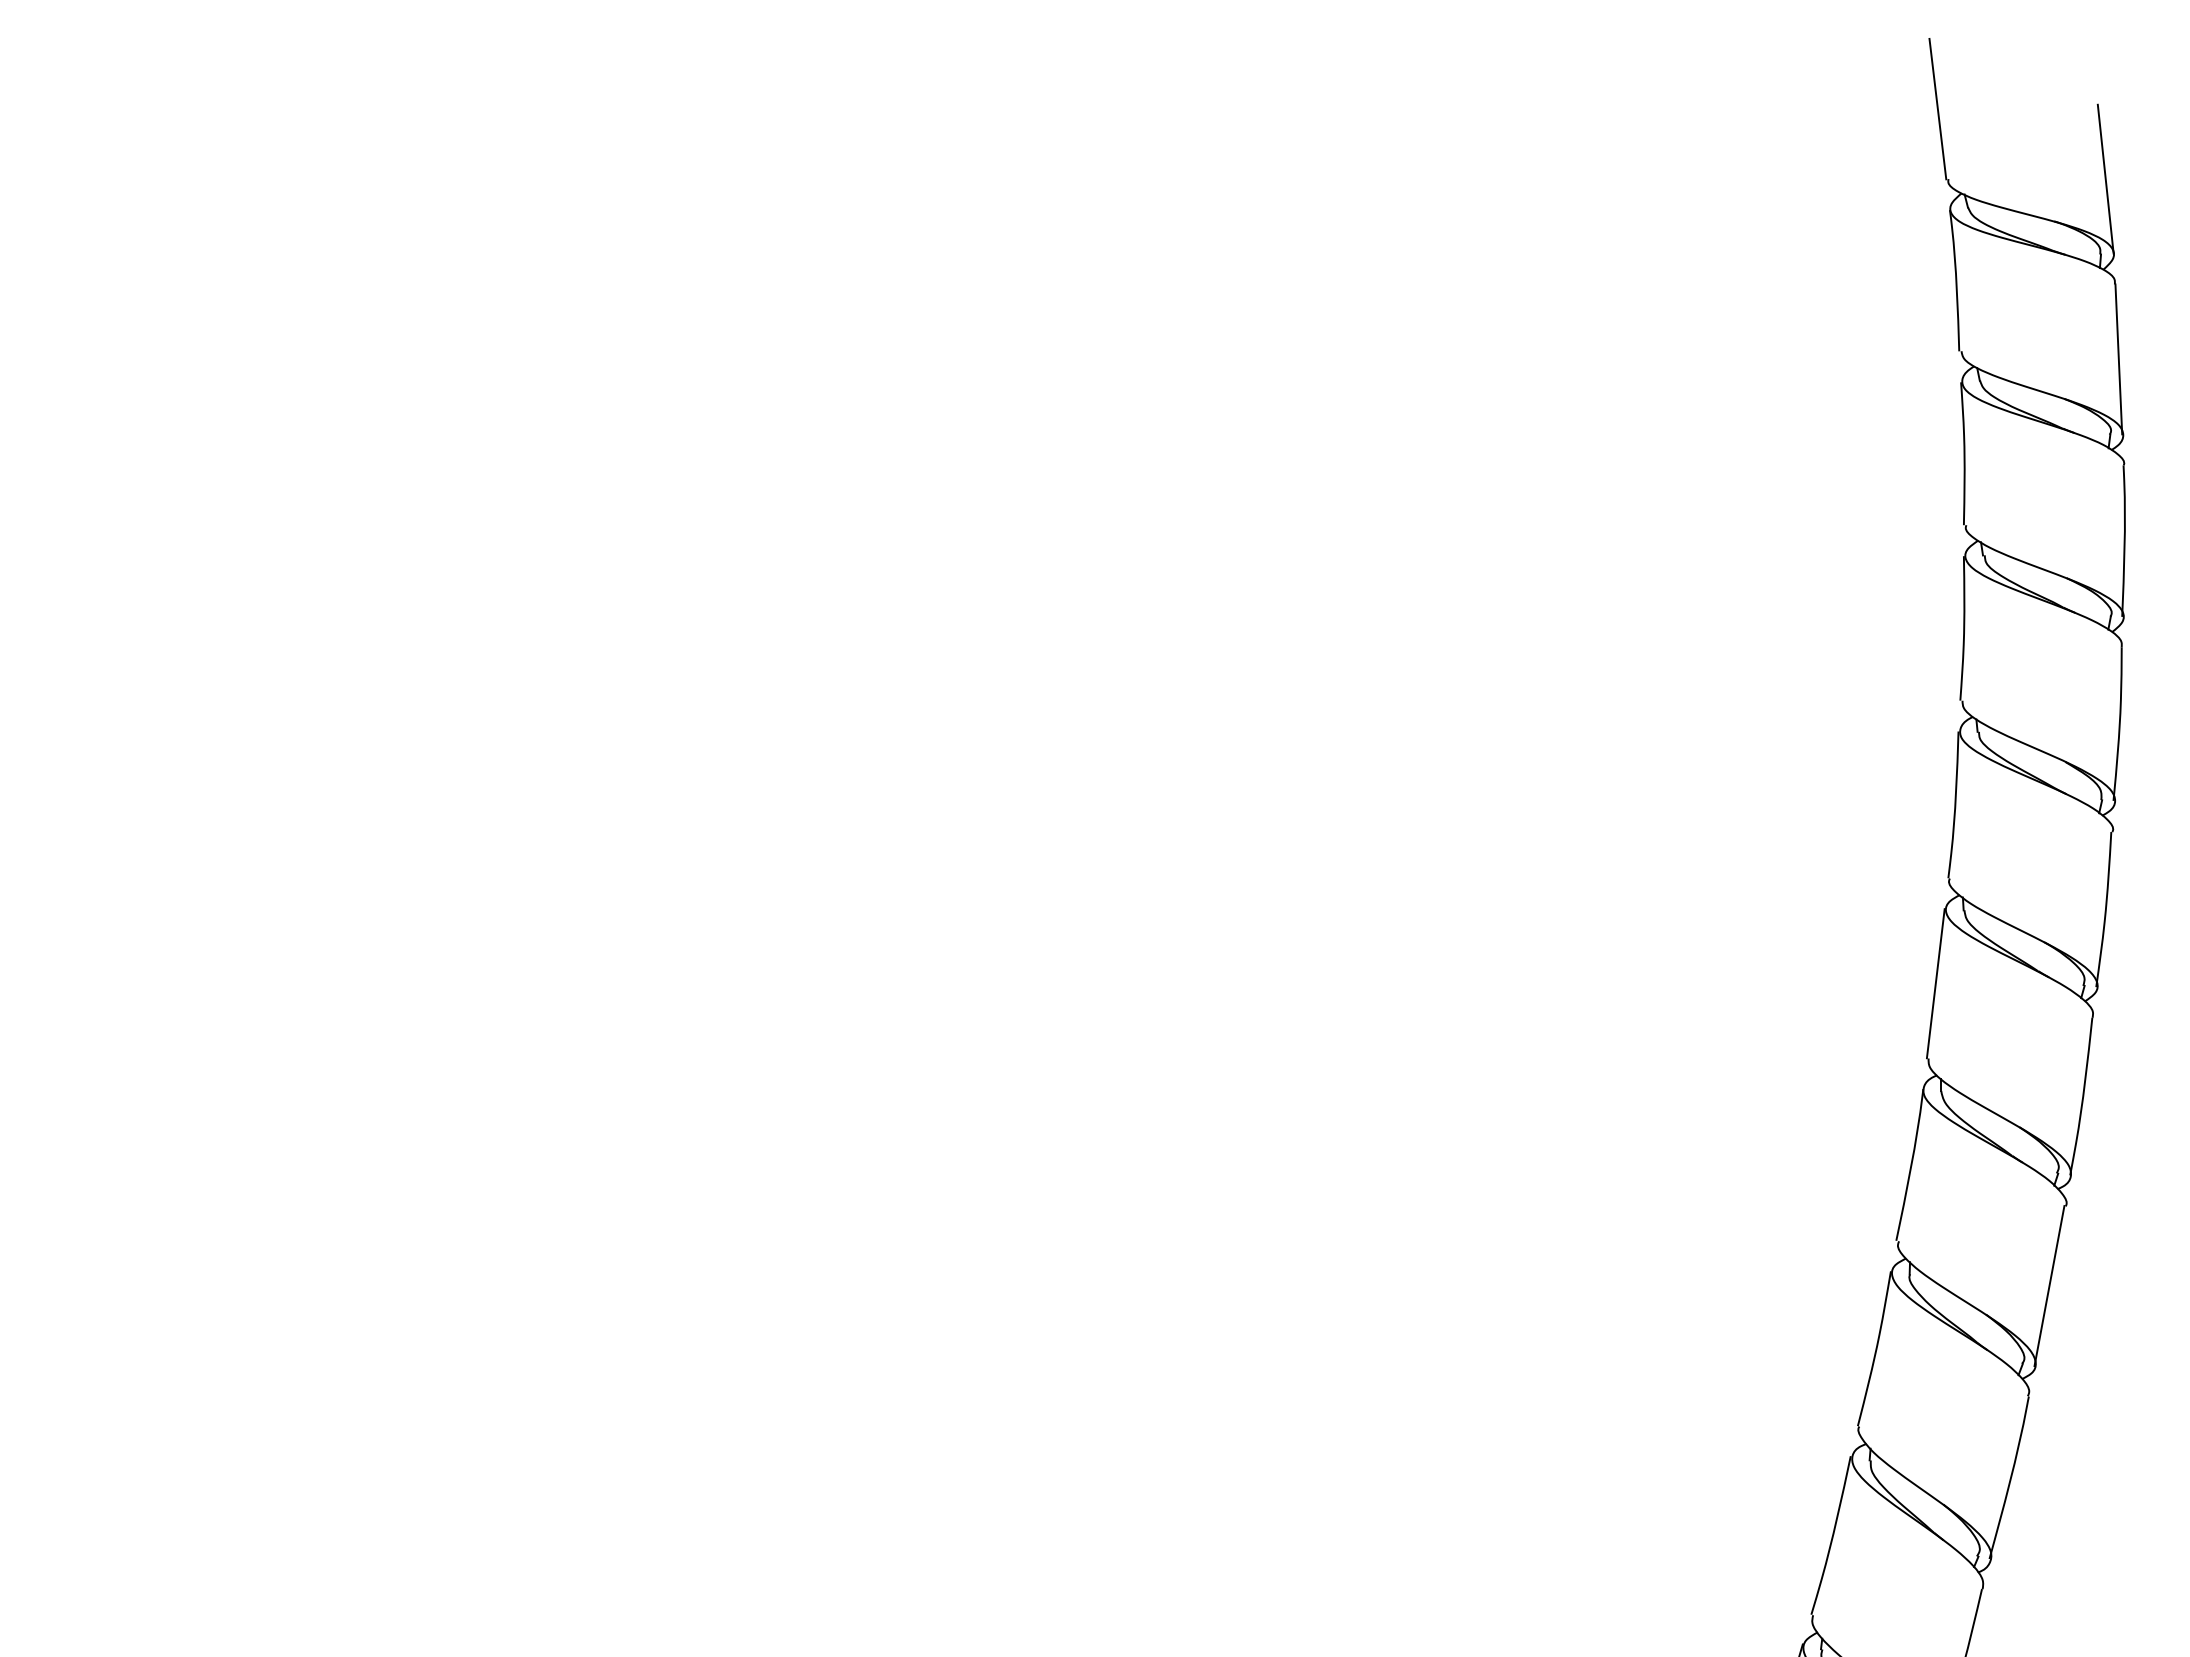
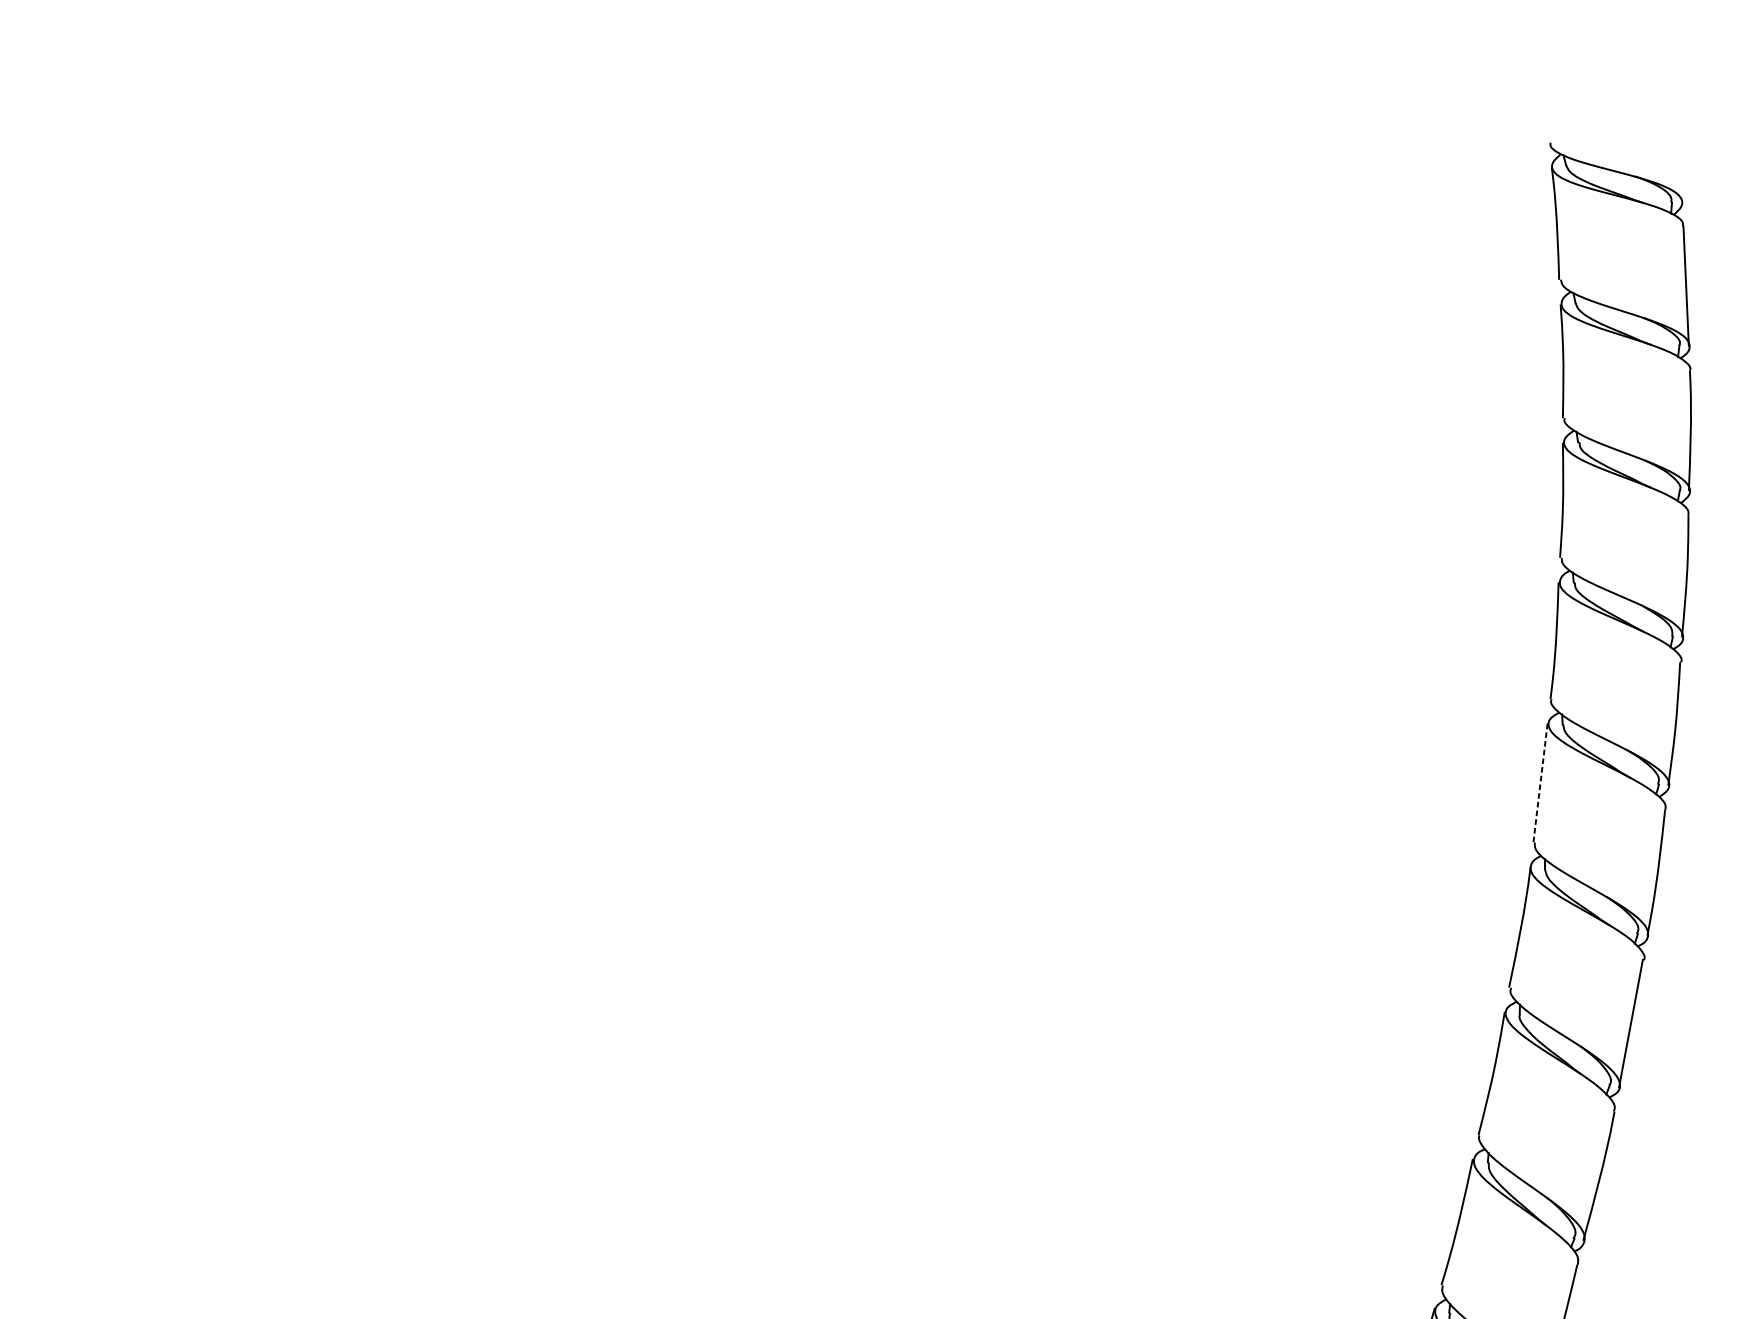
line: (1937, 108) -> (1541, 86), removed
line: (2105, 178) -> (1675, 142), removed
line: (1935, 984) -> (1540, 783), solid -> dashed

